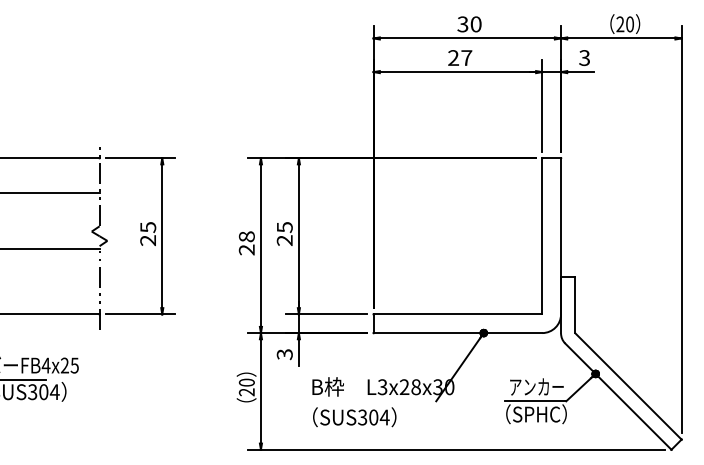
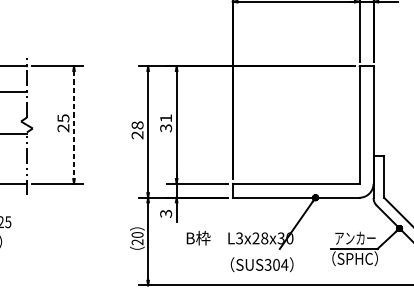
text: (284, 234) -> (165, 123), 25 -> 31
line: (162, 236) -> (74, 125), solid -> dashed
text: (354, 417) -> (261, 264), moved

